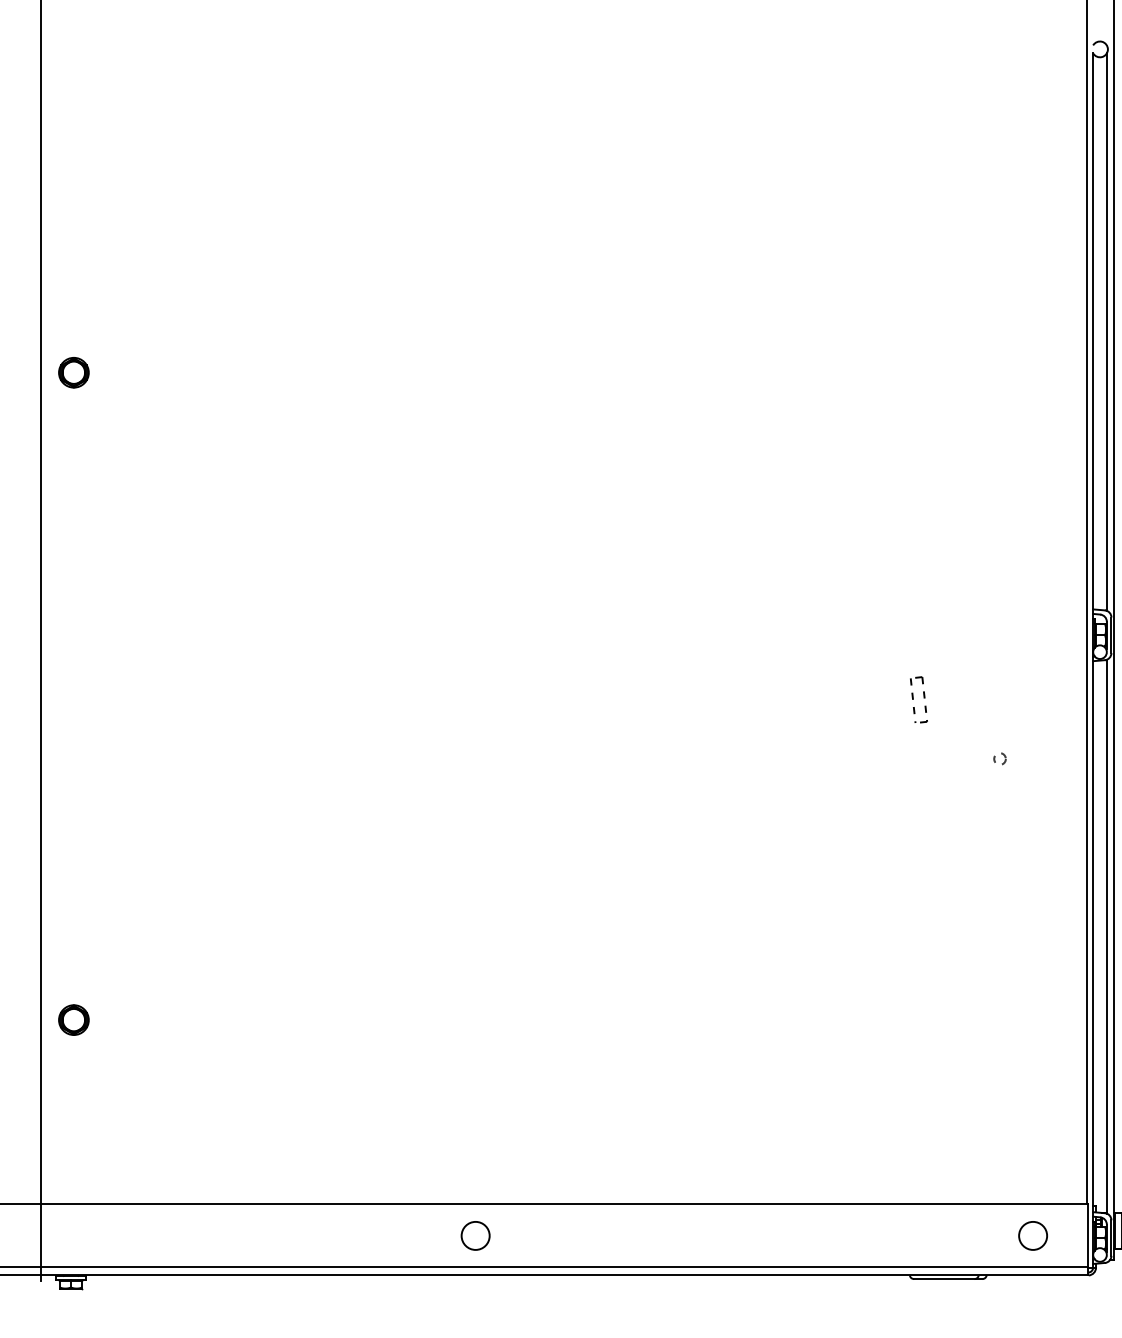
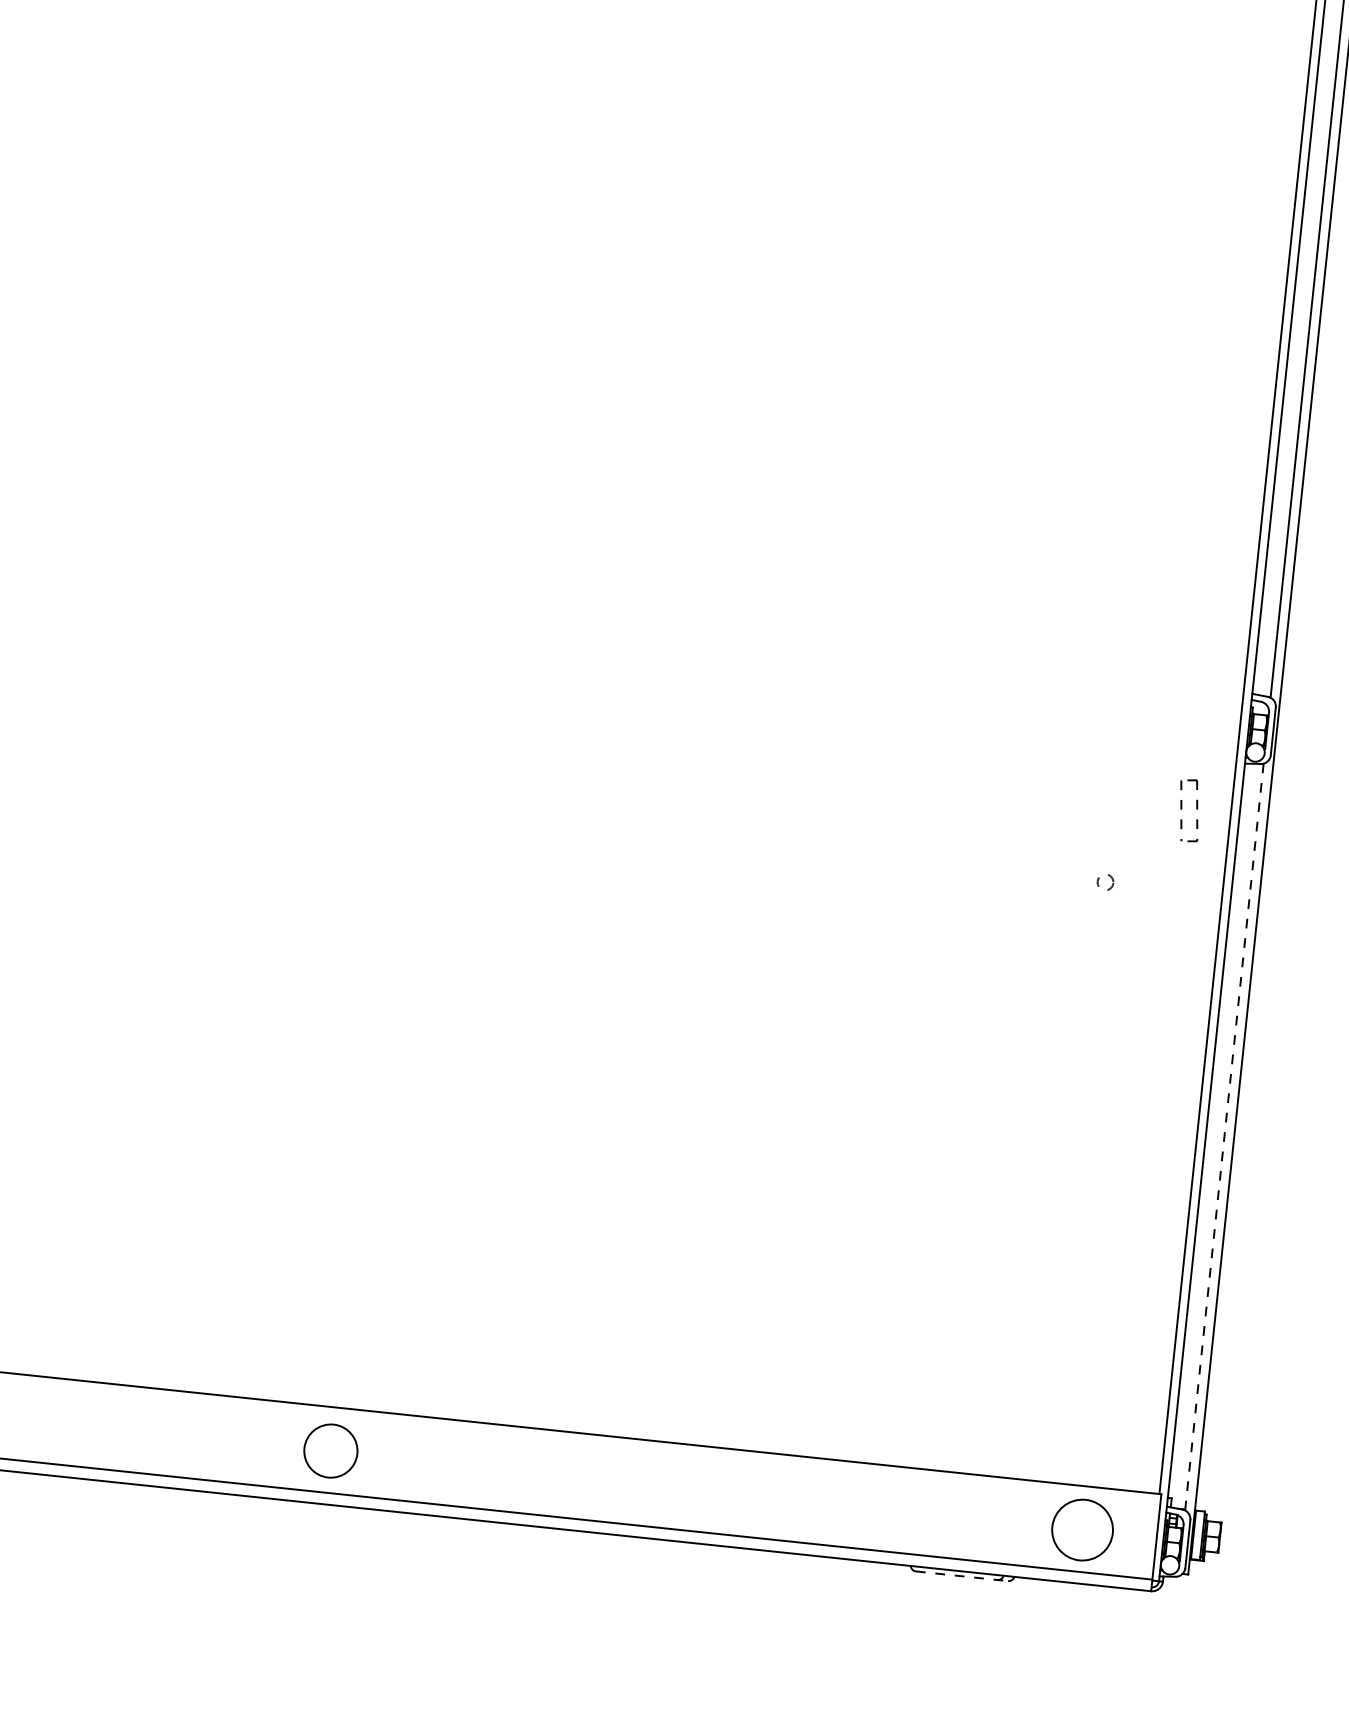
part: (918, 699) -> (1188, 809), moved
line: (1106, 937) -> (1223, 1138), solid -> dashed
circle: (475, 1235) -> (330, 1450), size x1.4
circle: (1033, 1235) -> (1083, 1529), size x1.6
line: (948, 1279) -> (962, 1576), solid -> dashed

